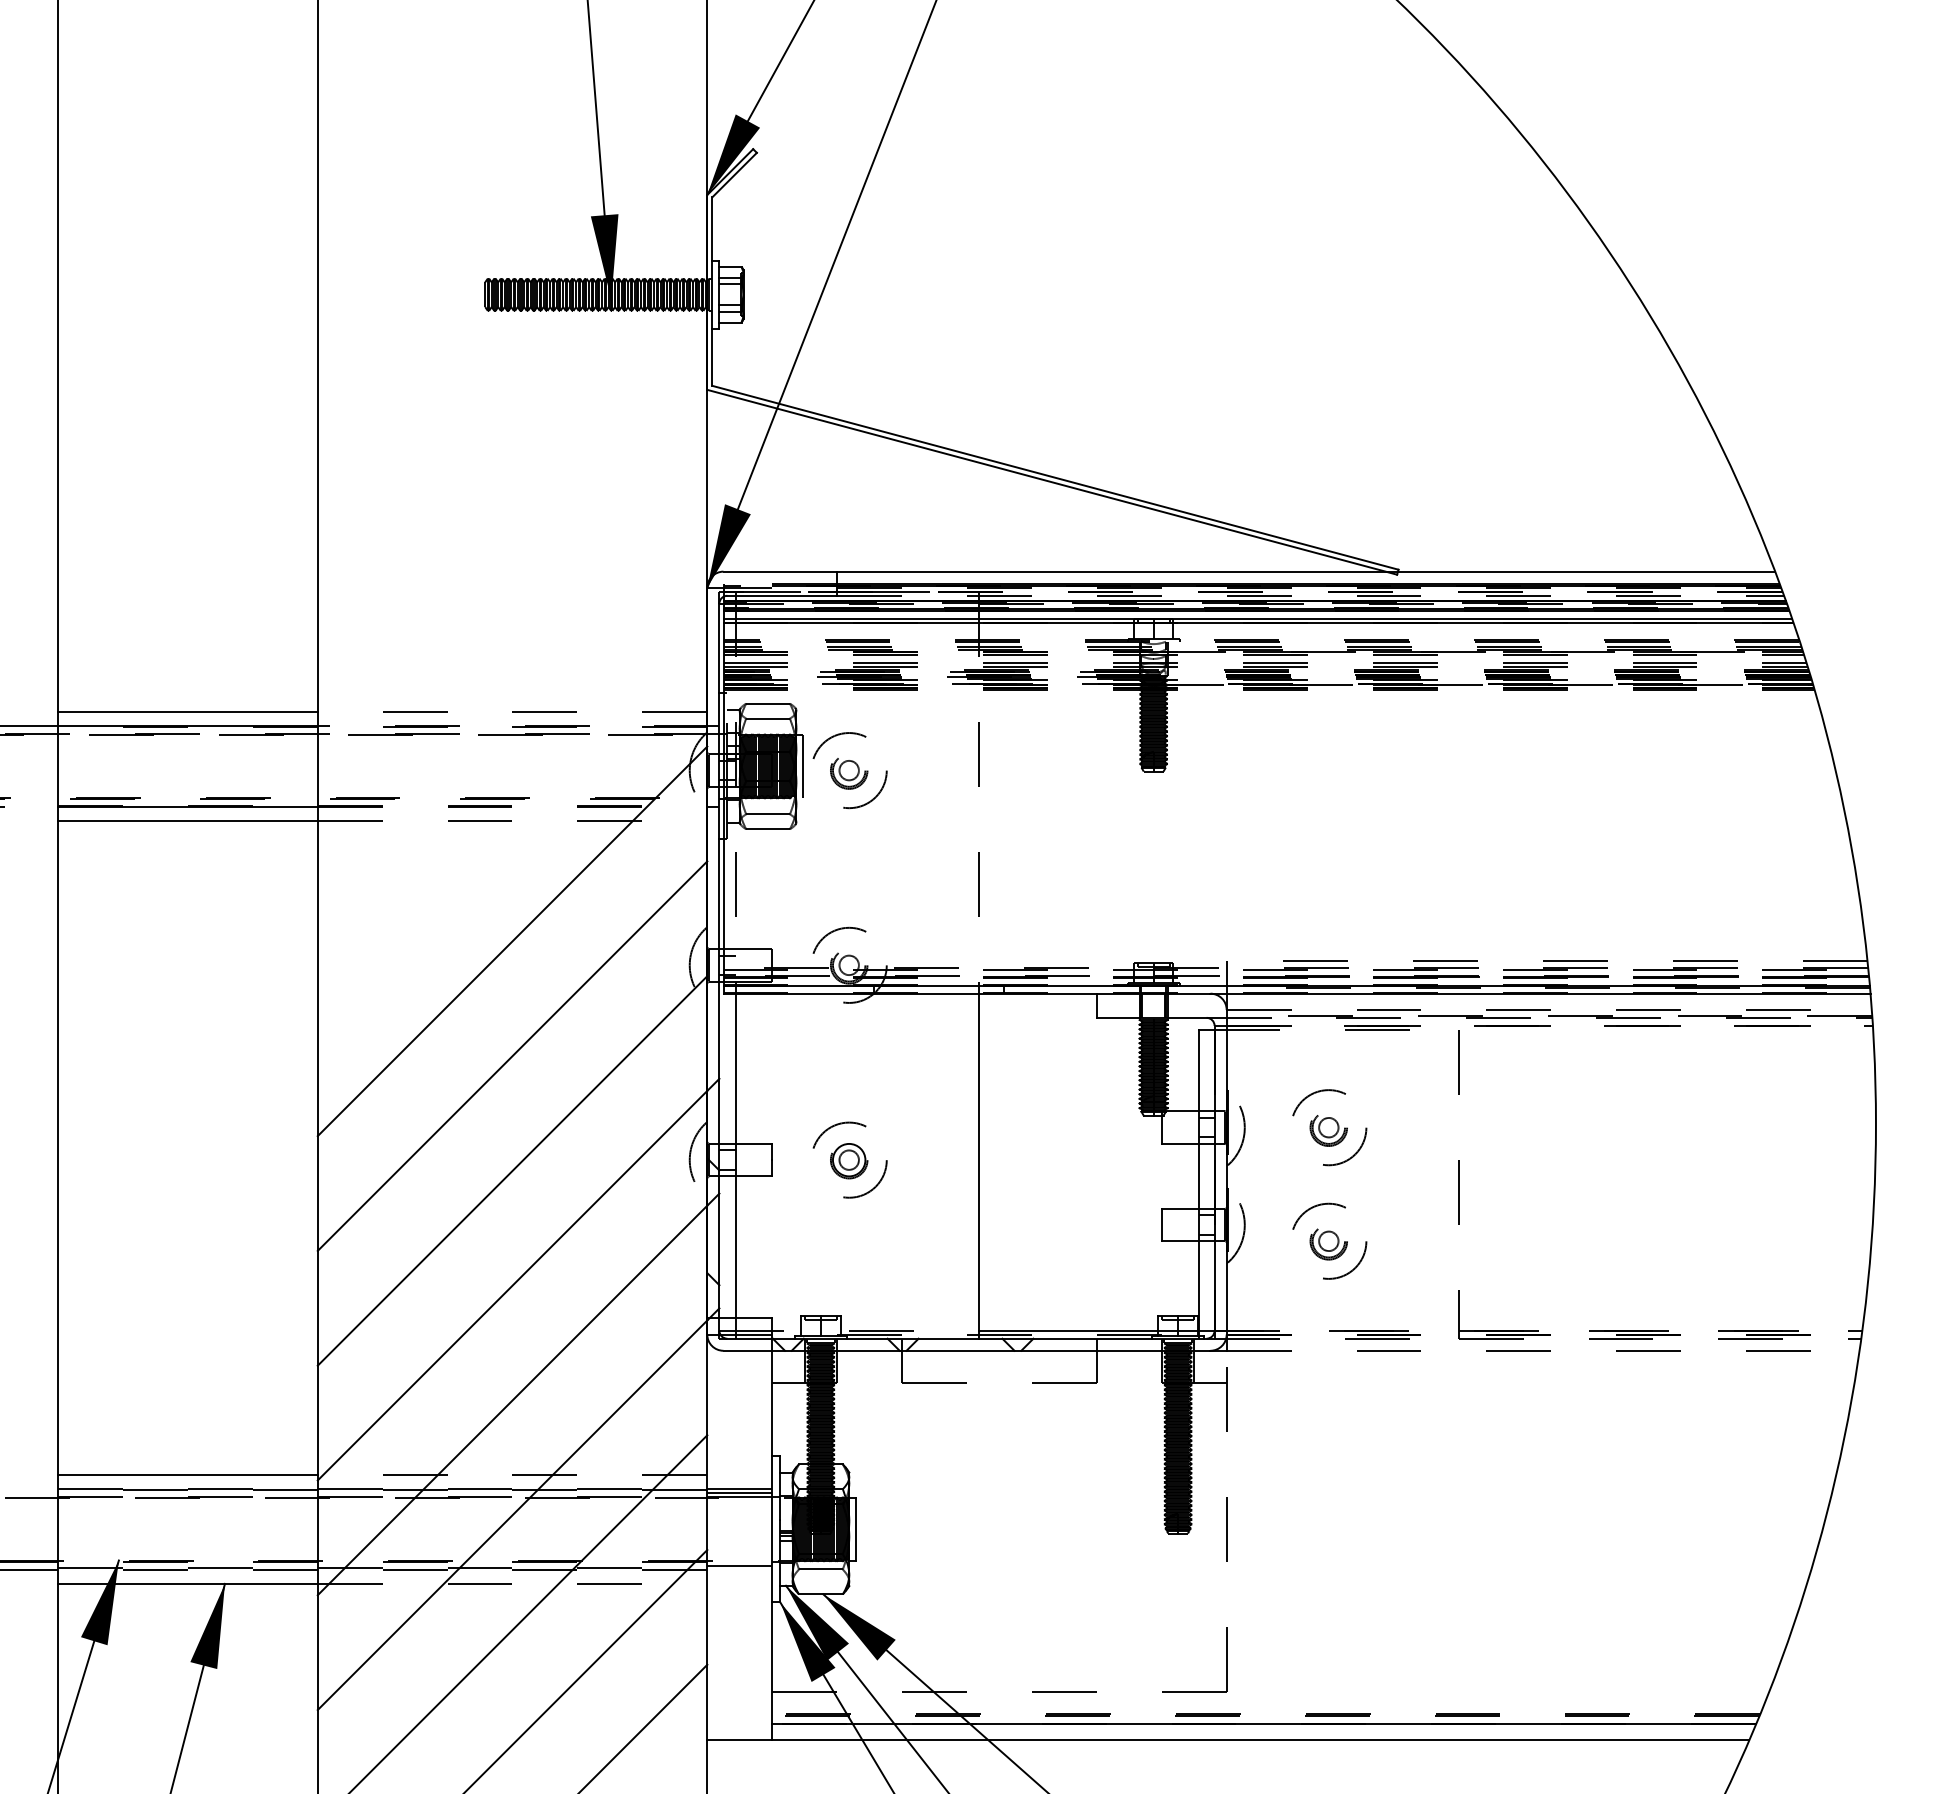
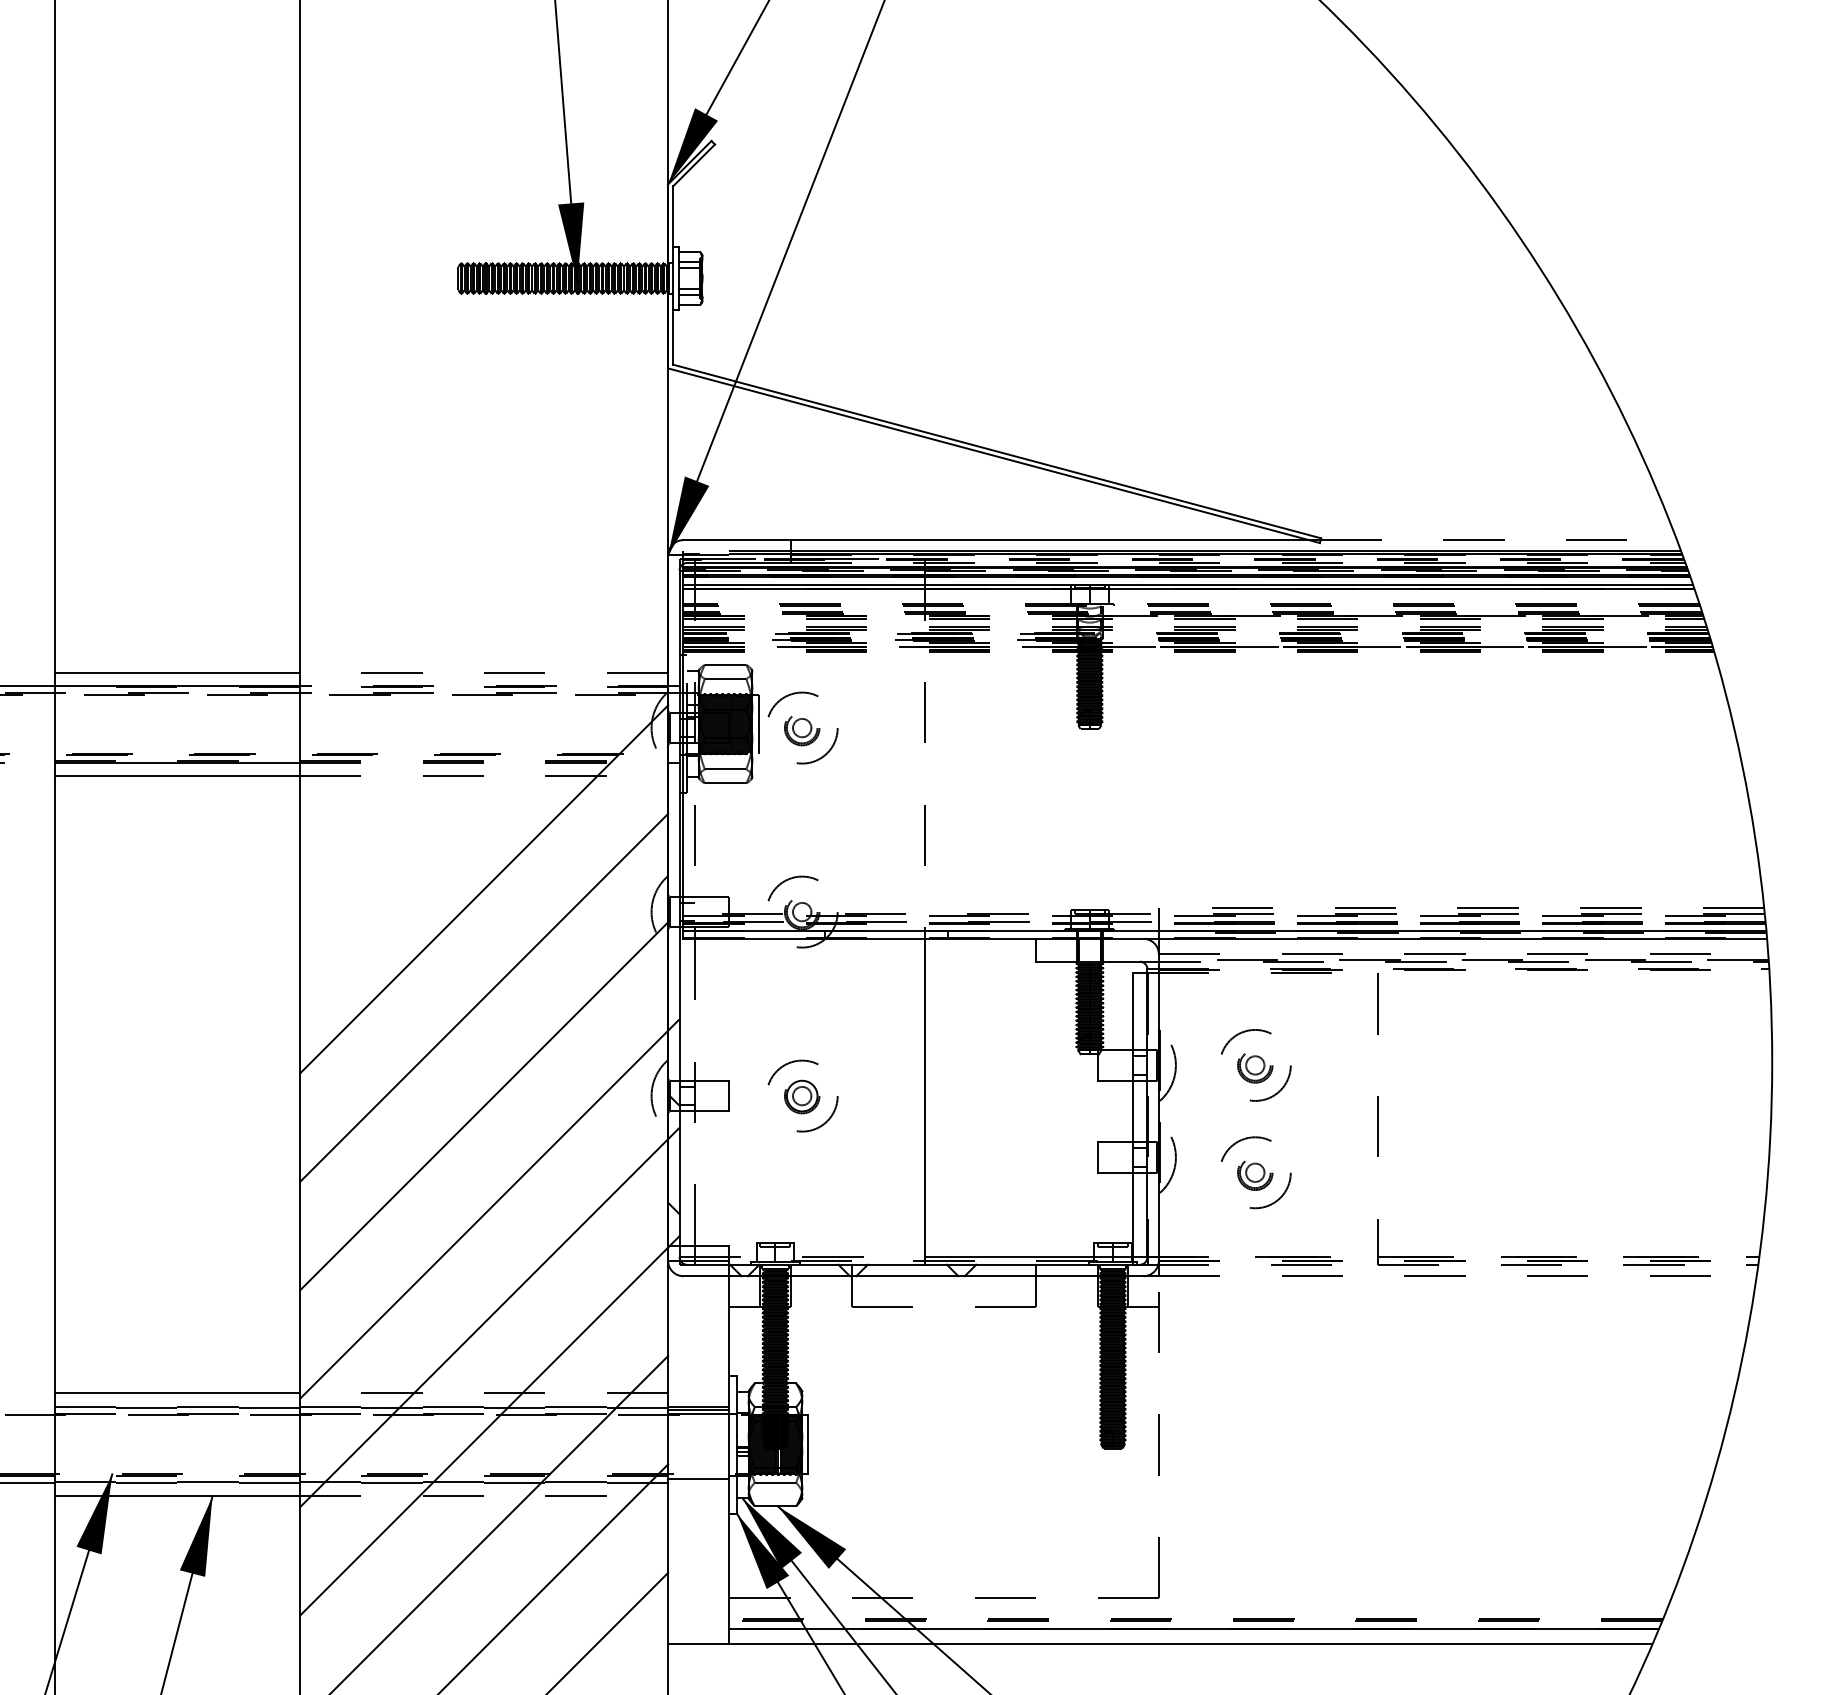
line: (1586, 571) -> (1498, 540), solid -> dashed
line: (735, 1156) -> (694, 1092), solid -> dashed

